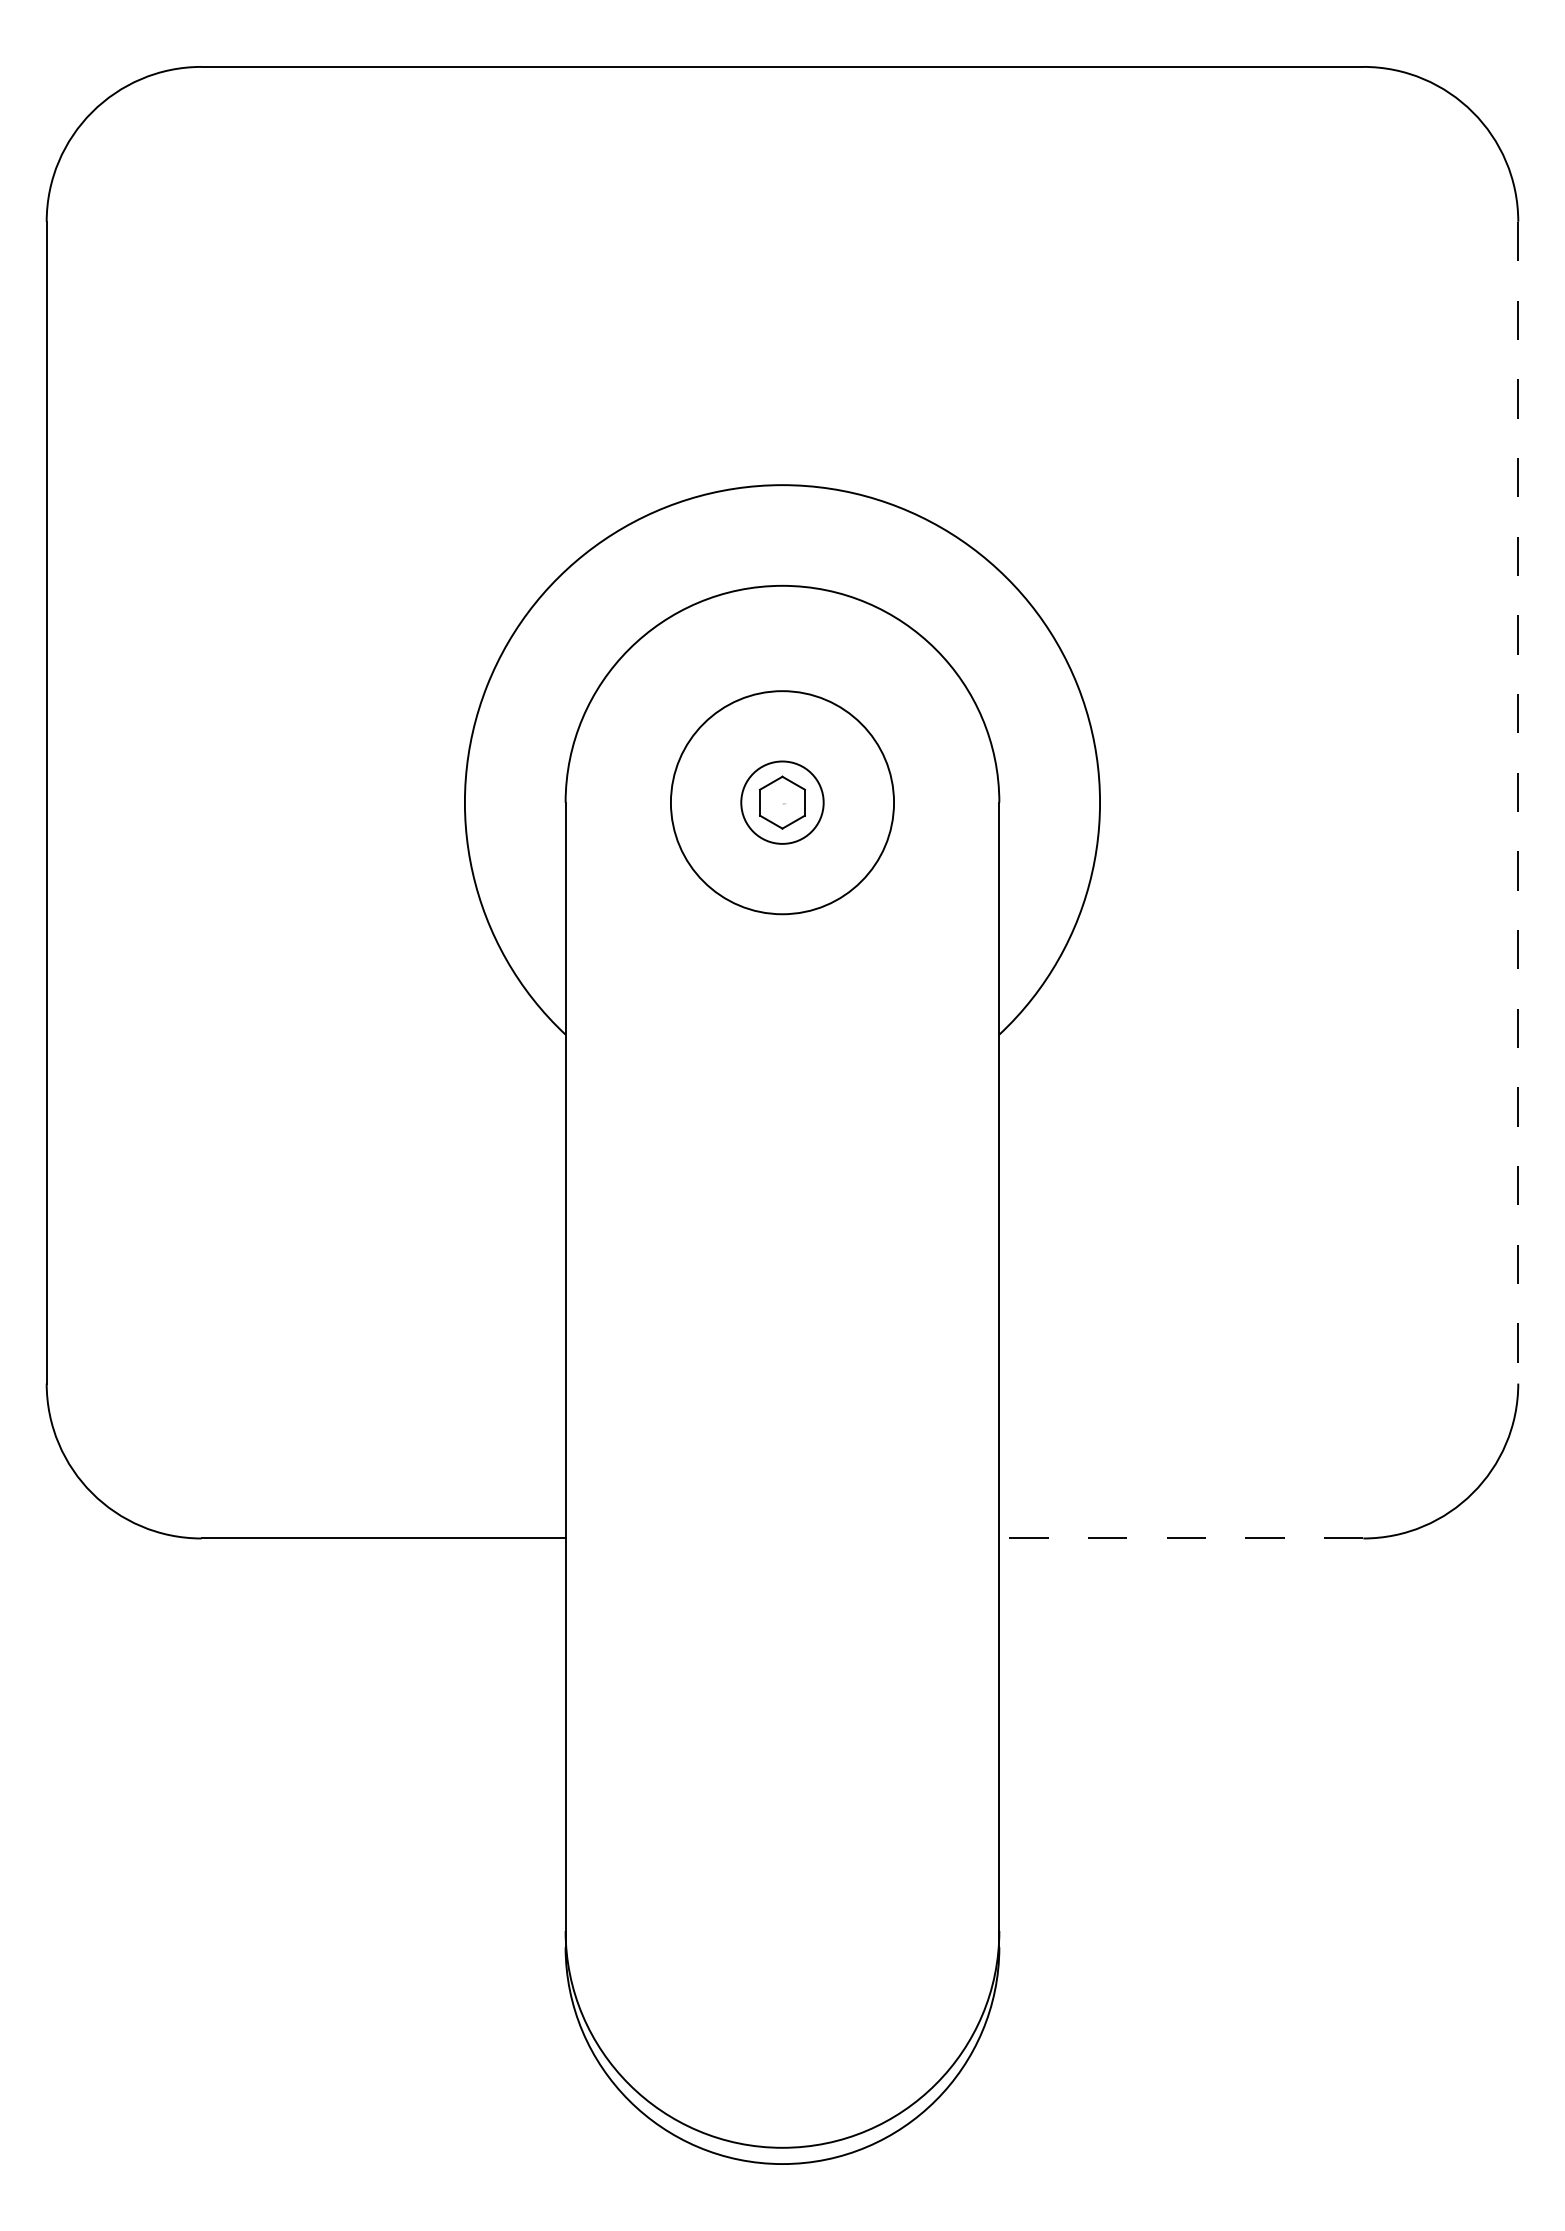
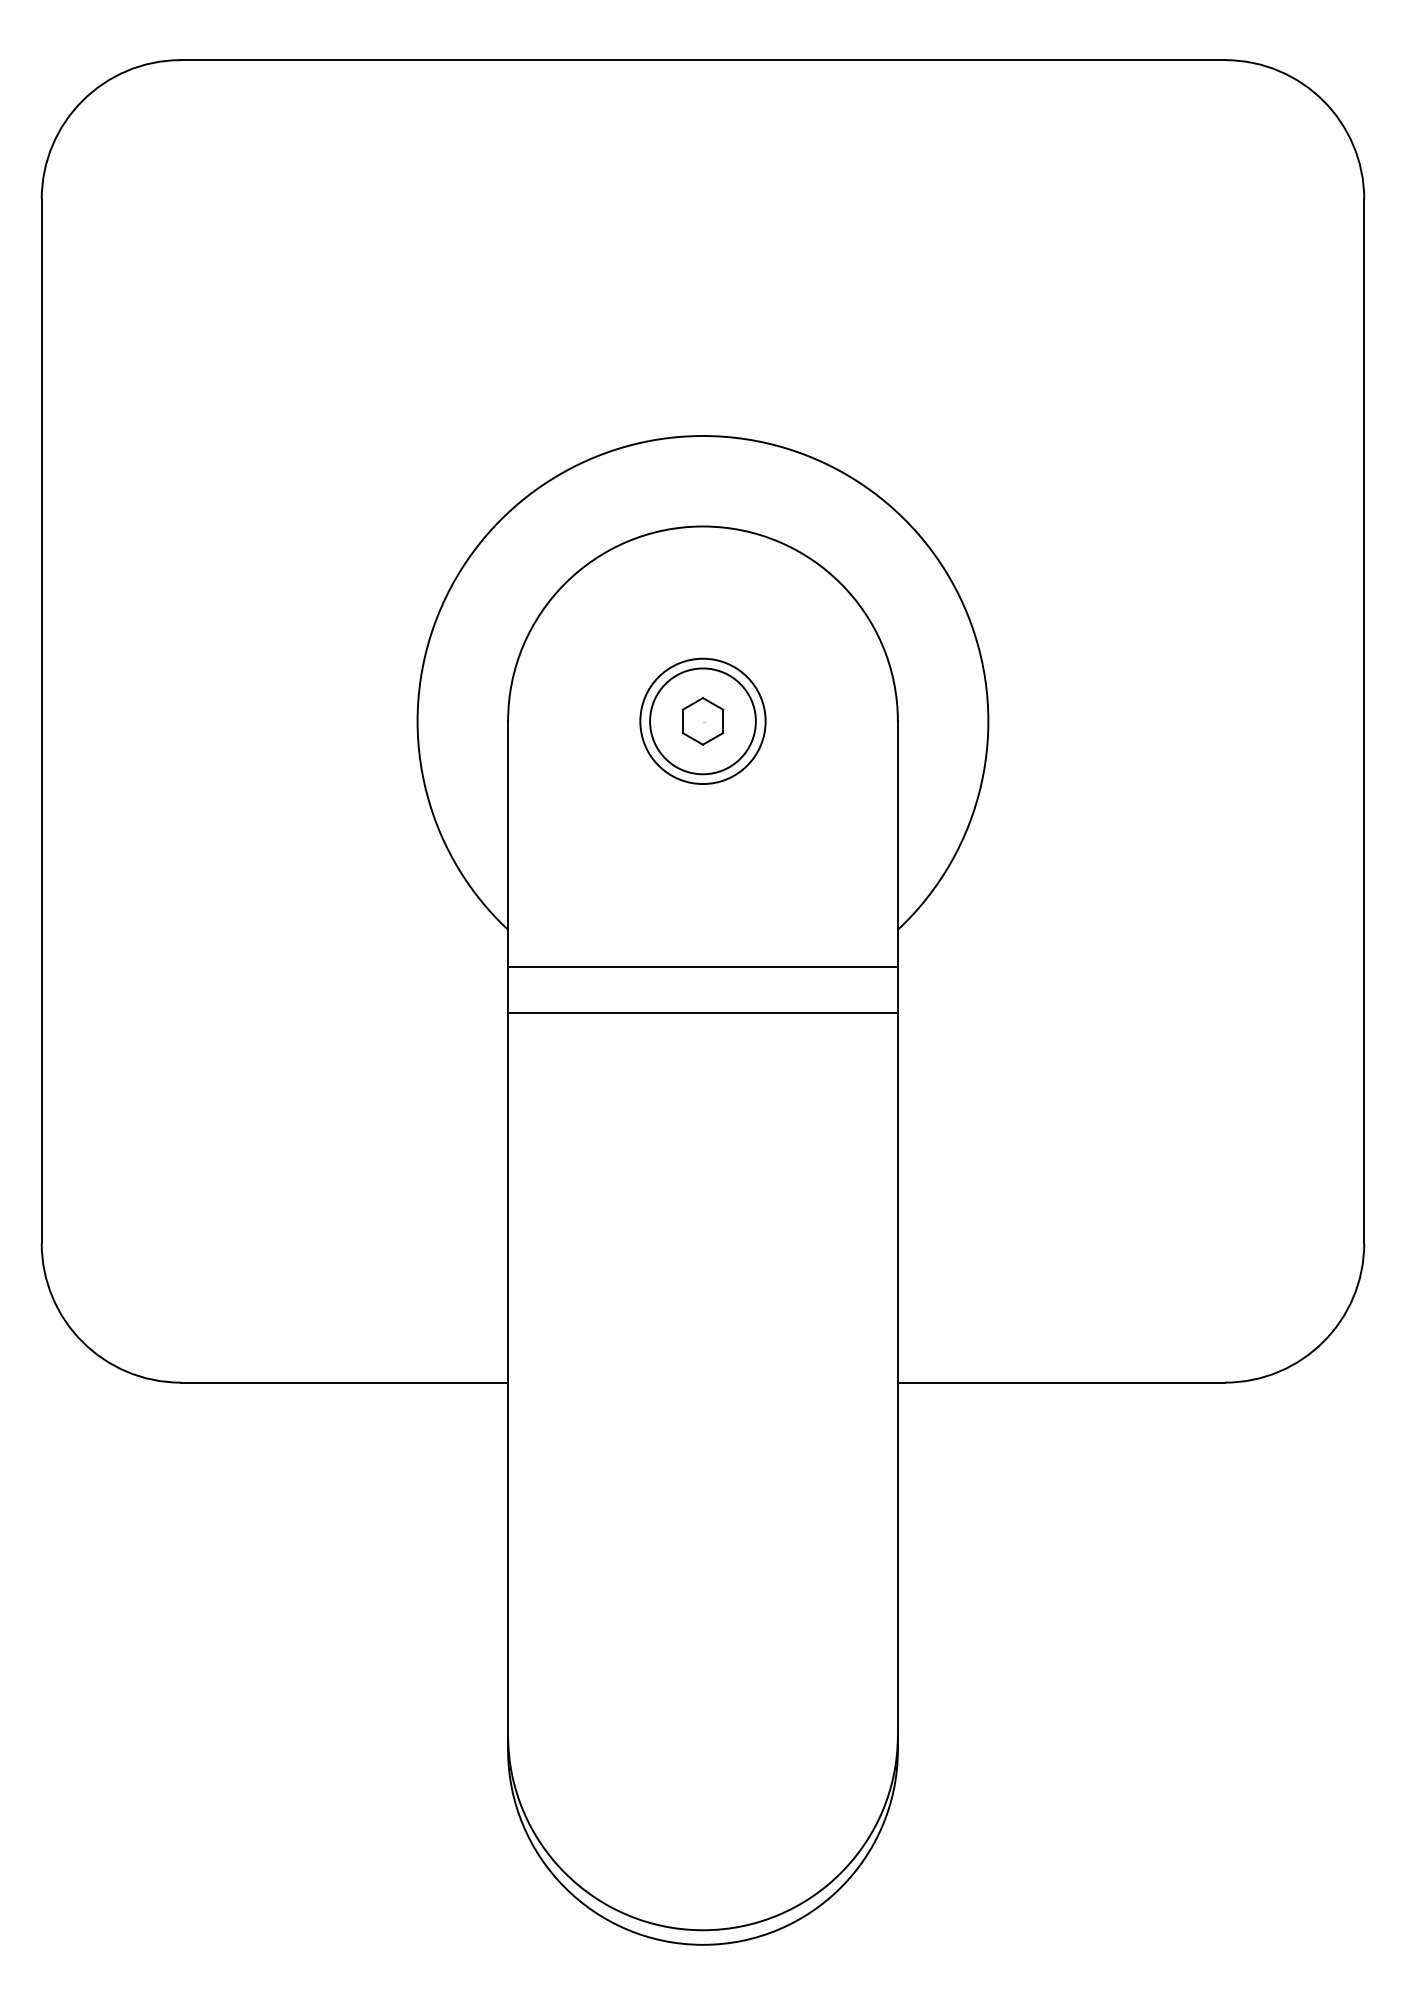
circle: (782, 802) -> (703, 721), size x0.62
circle: (782, 802) -> (703, 721), size x1.43
line: (1518, 802) -> (1364, 721), dashed -> solid
line: (782, 1076) -> (703, 967), added
line: (782, 1127) -> (703, 1013), added
line: (1180, 1538) -> (1060, 1382), dashed -> solid

